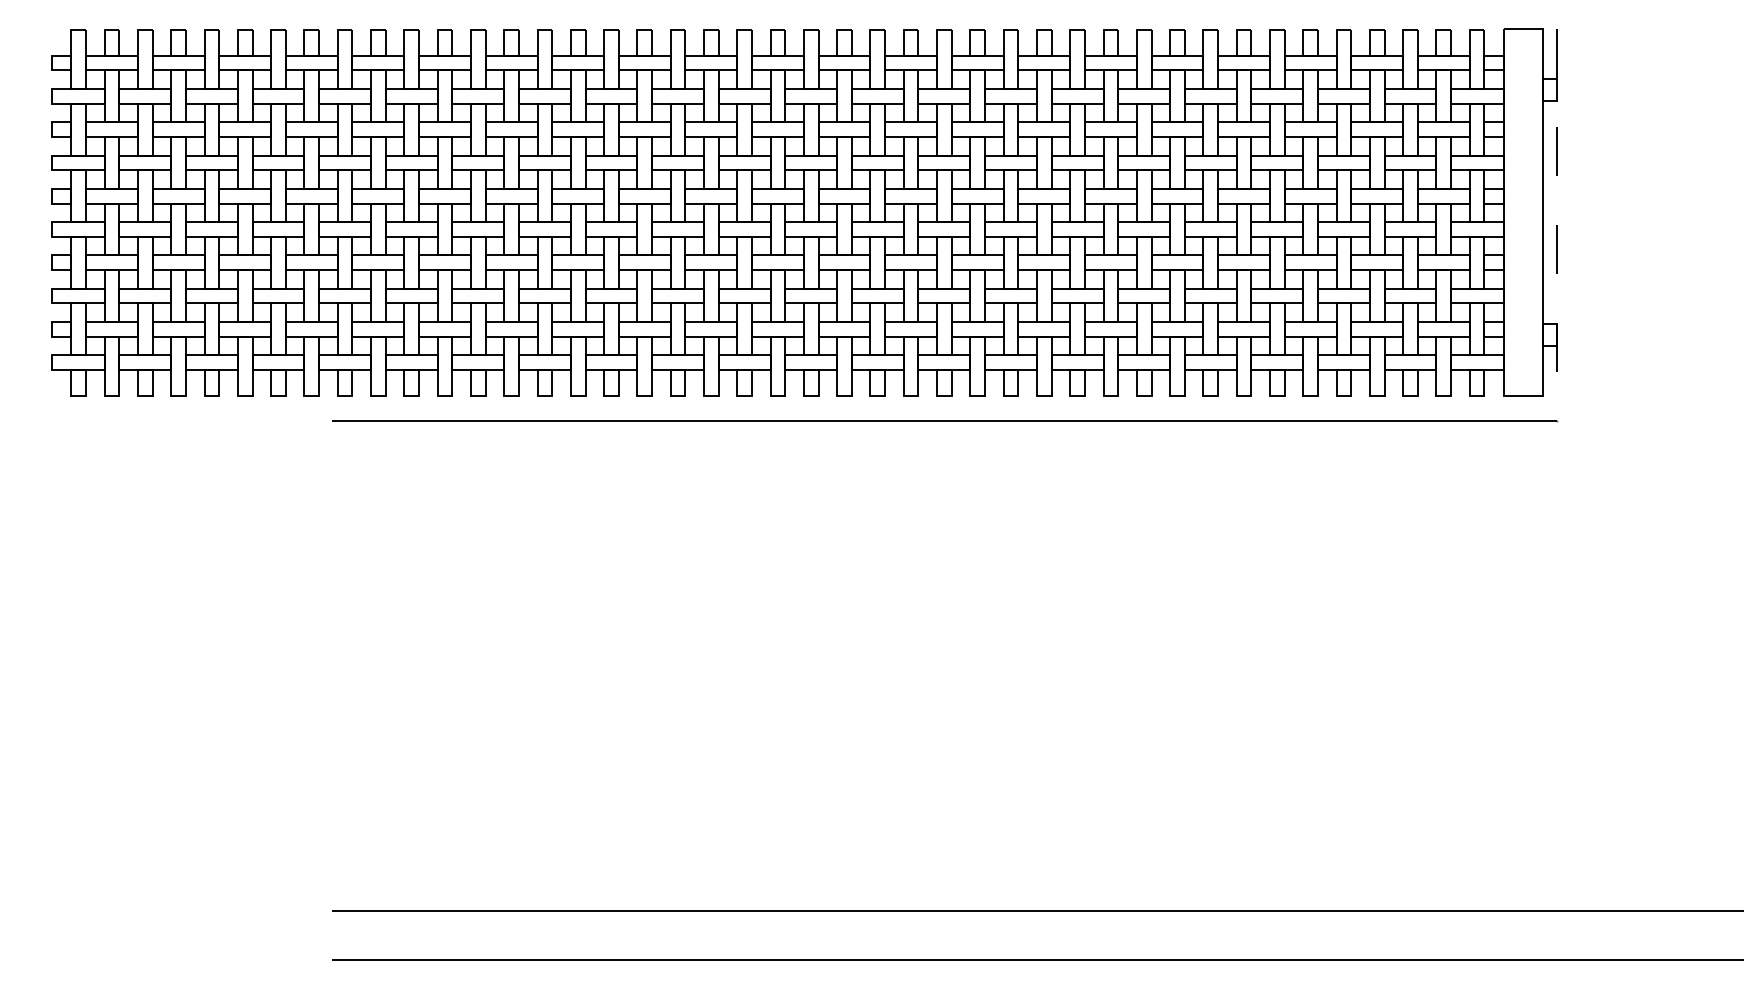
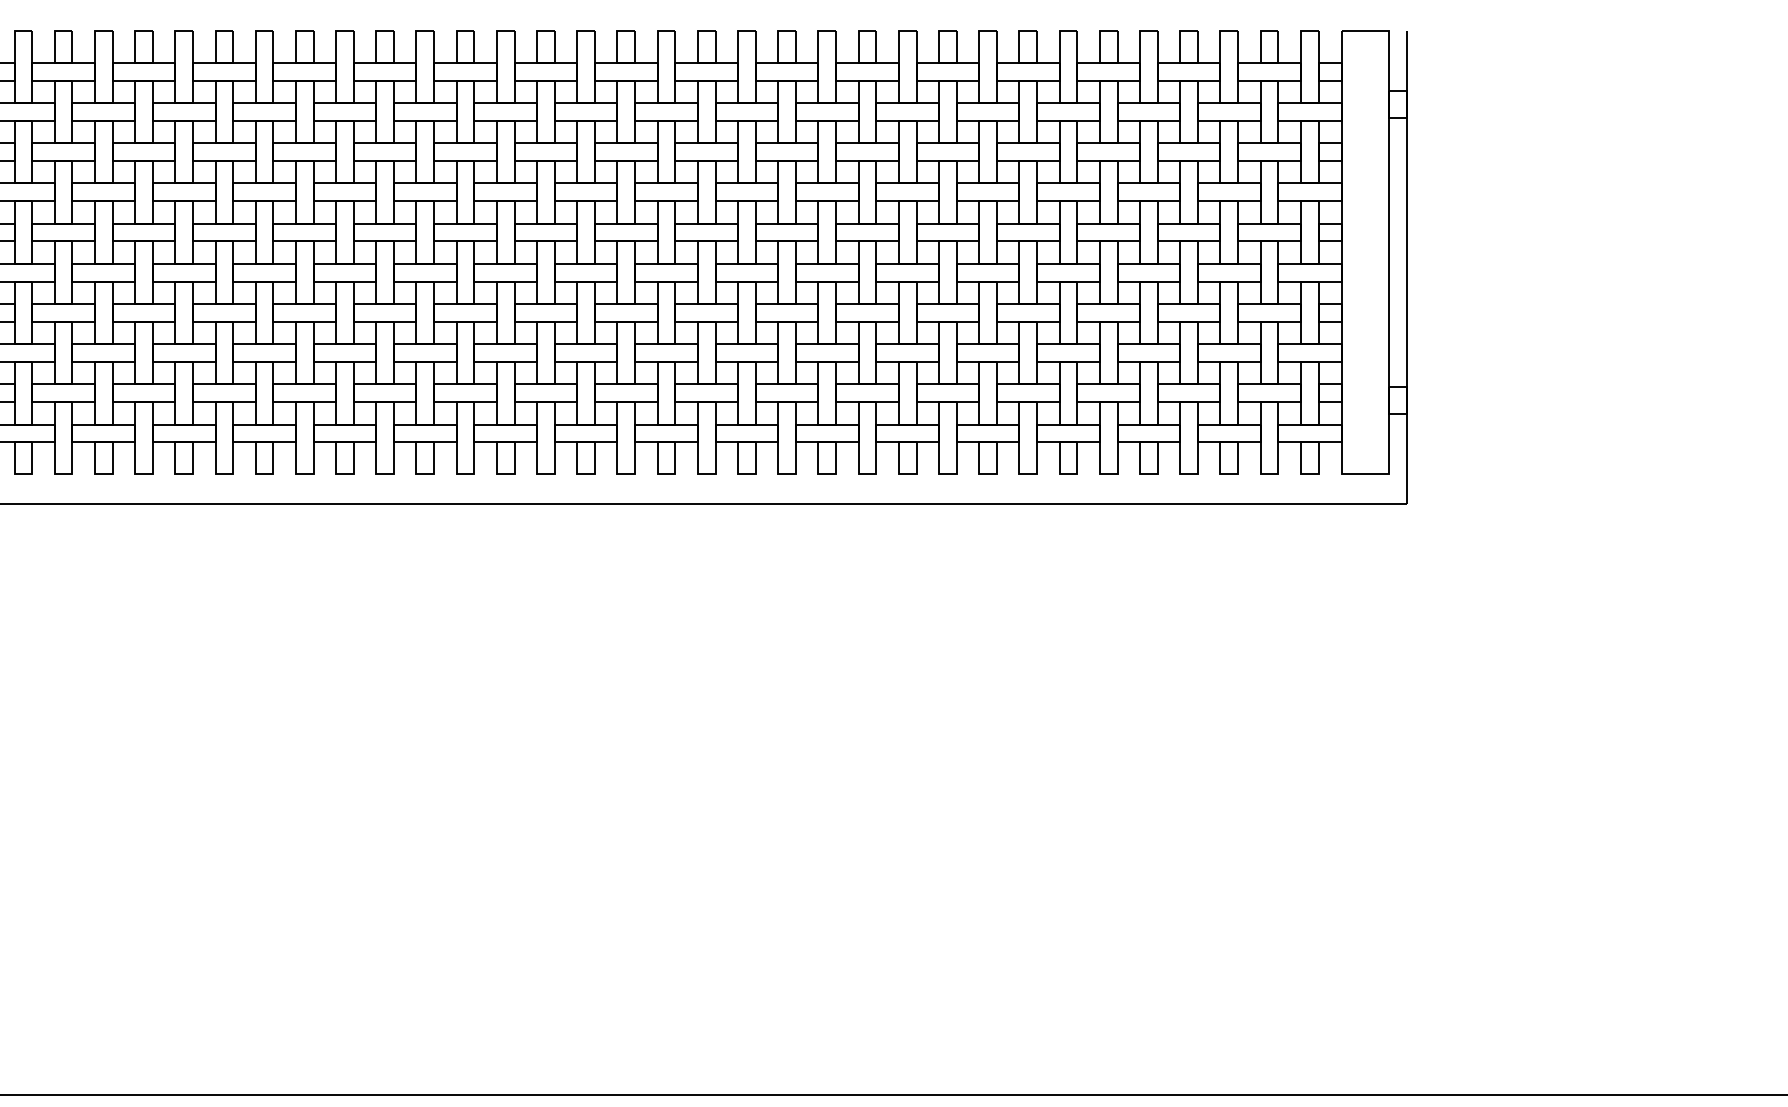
line: (1557, 225) -> (1406, 267), dashed -> solid

